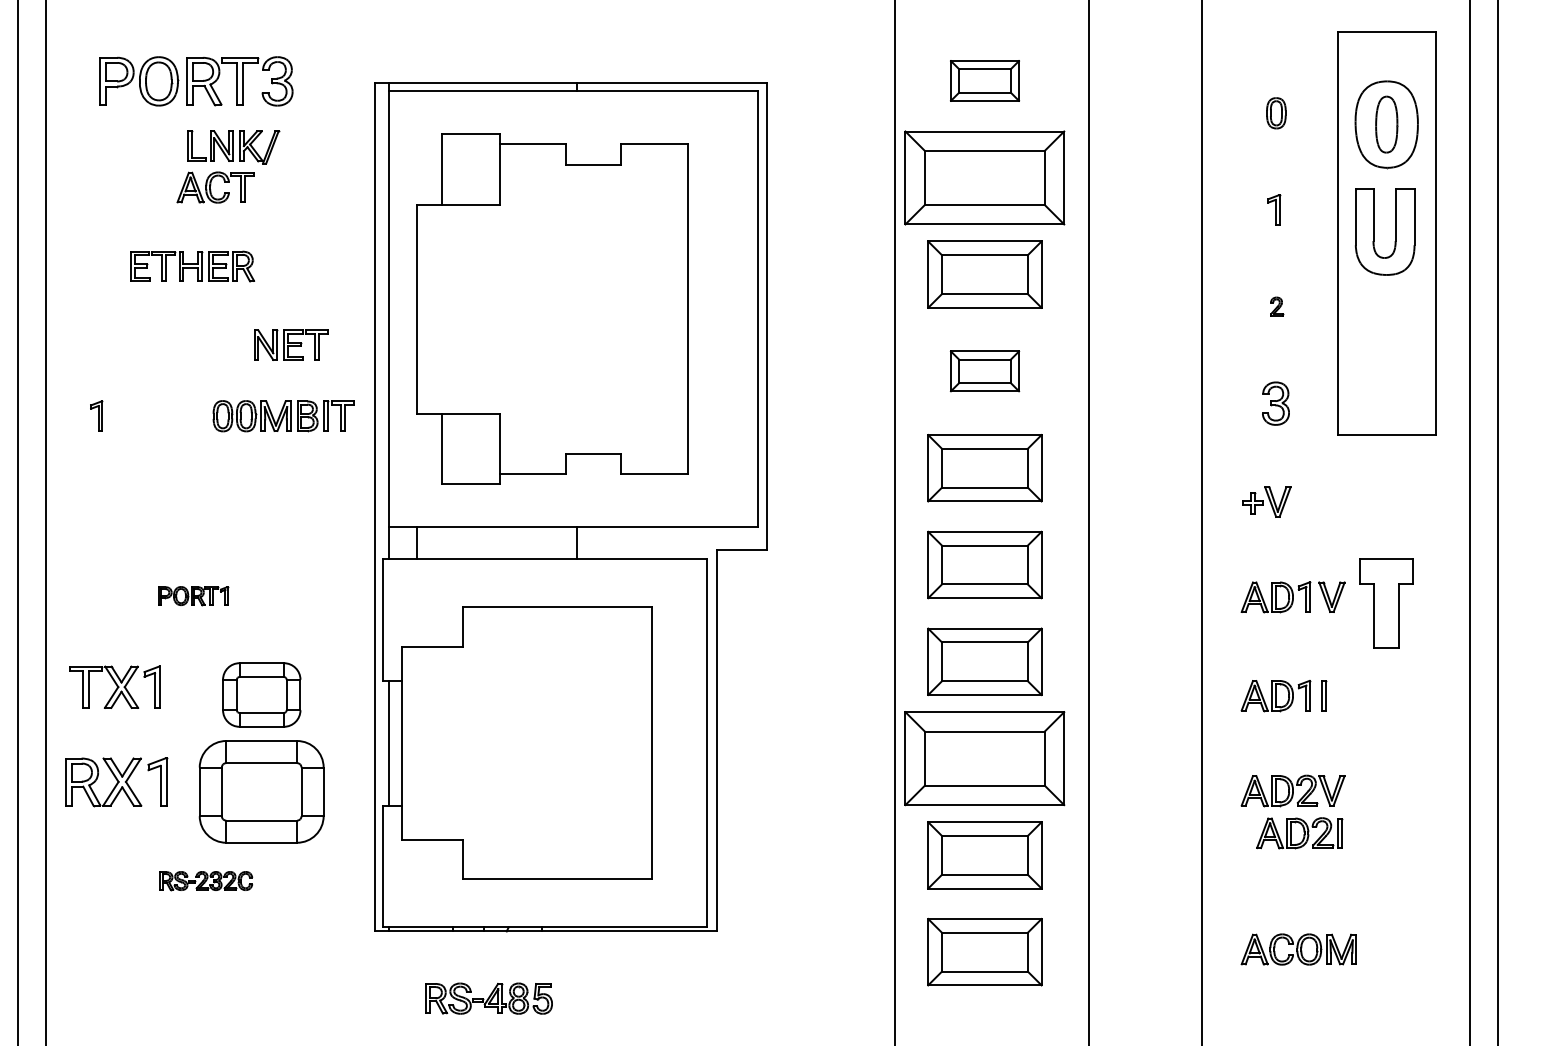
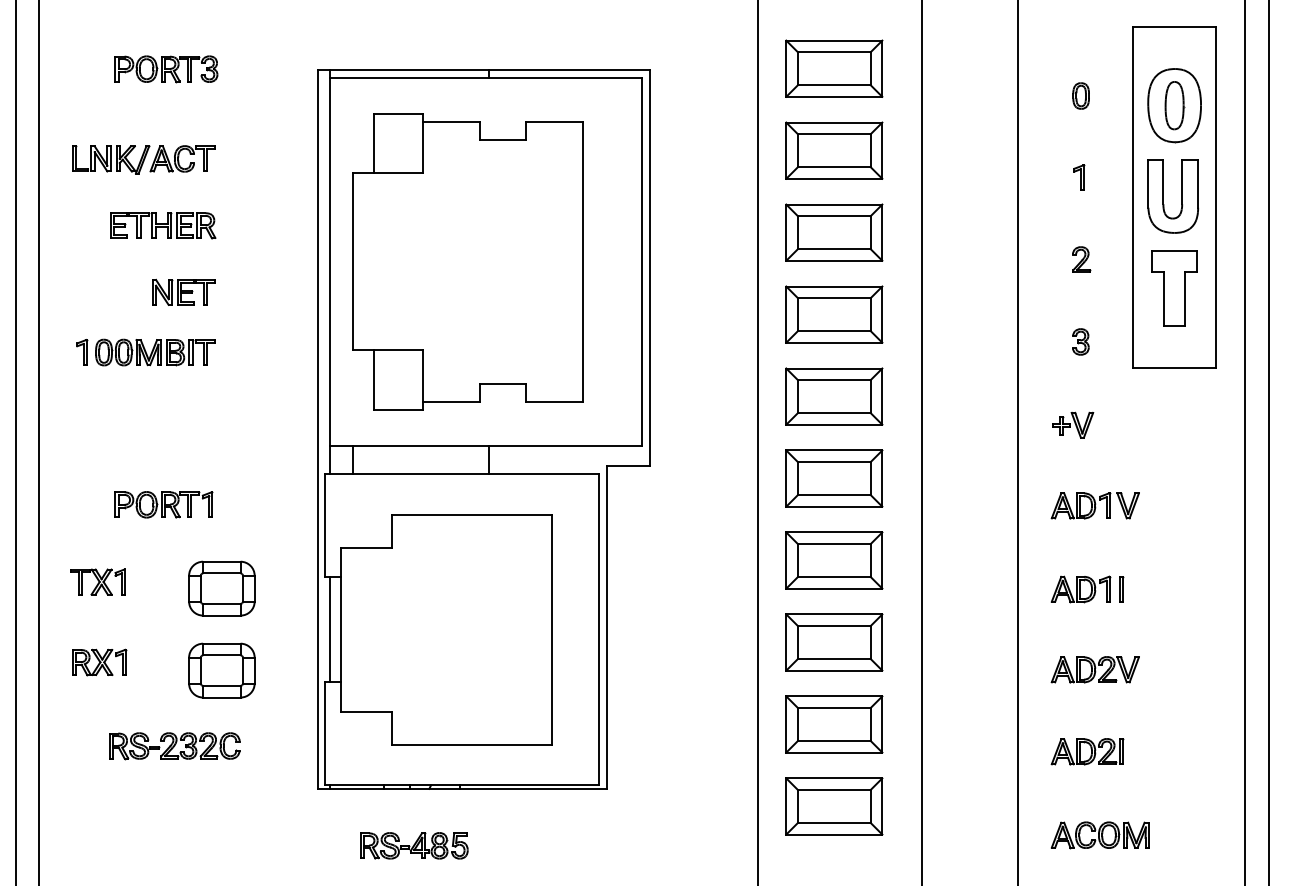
part: (985, 80) -> (834, 68), size x1.67
part: (196, 81) -> (166, 69), size x0.62
part: (234, 146) -> (111, 159), moved
part: (985, 177) -> (834, 150), size x0.71
part: (1276, 306) -> (1081, 259), size x1.67
part: (290, 344) -> (183, 291), moved
part: (985, 371) -> (834, 314), size x1.67
part: (1275, 403) -> (1080, 341), size x0.71
part: (283, 416) -> (155, 352), moved
part: (192, 595) -> (163, 504), size x1.67
part: (1386, 603) -> (1174, 288), moved
part: (114, 686) -> (97, 581), size x0.71
part: (985, 758) -> (834, 642), size x0.71
part: (117, 782) -> (99, 662), size x0.62
part: (261, 791) -> (221, 670), size x0.62
part: (1299, 832) -> (1087, 751), moved
part: (205, 881) -> (174, 746), size x1.67
part: (1298, 949) -> (1099, 835), moved

